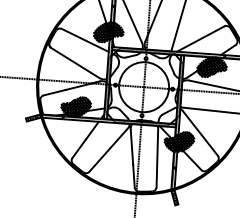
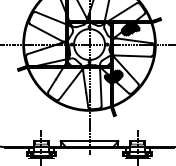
hatch: (107, 32) -> (64, 12), removed
hatch: (76, 106) -> (48, 59), removed

